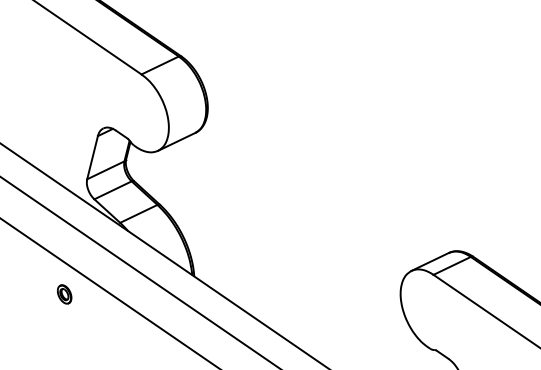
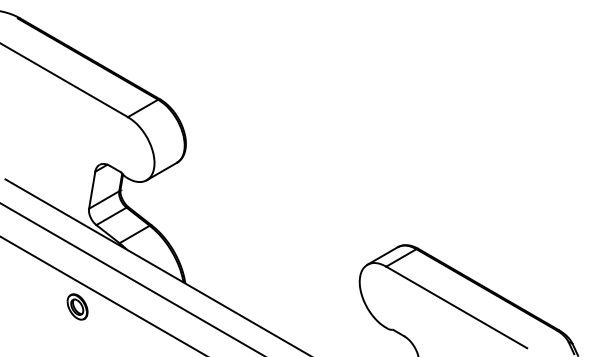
part: (64, 293) -> (77, 306), size x1.67

